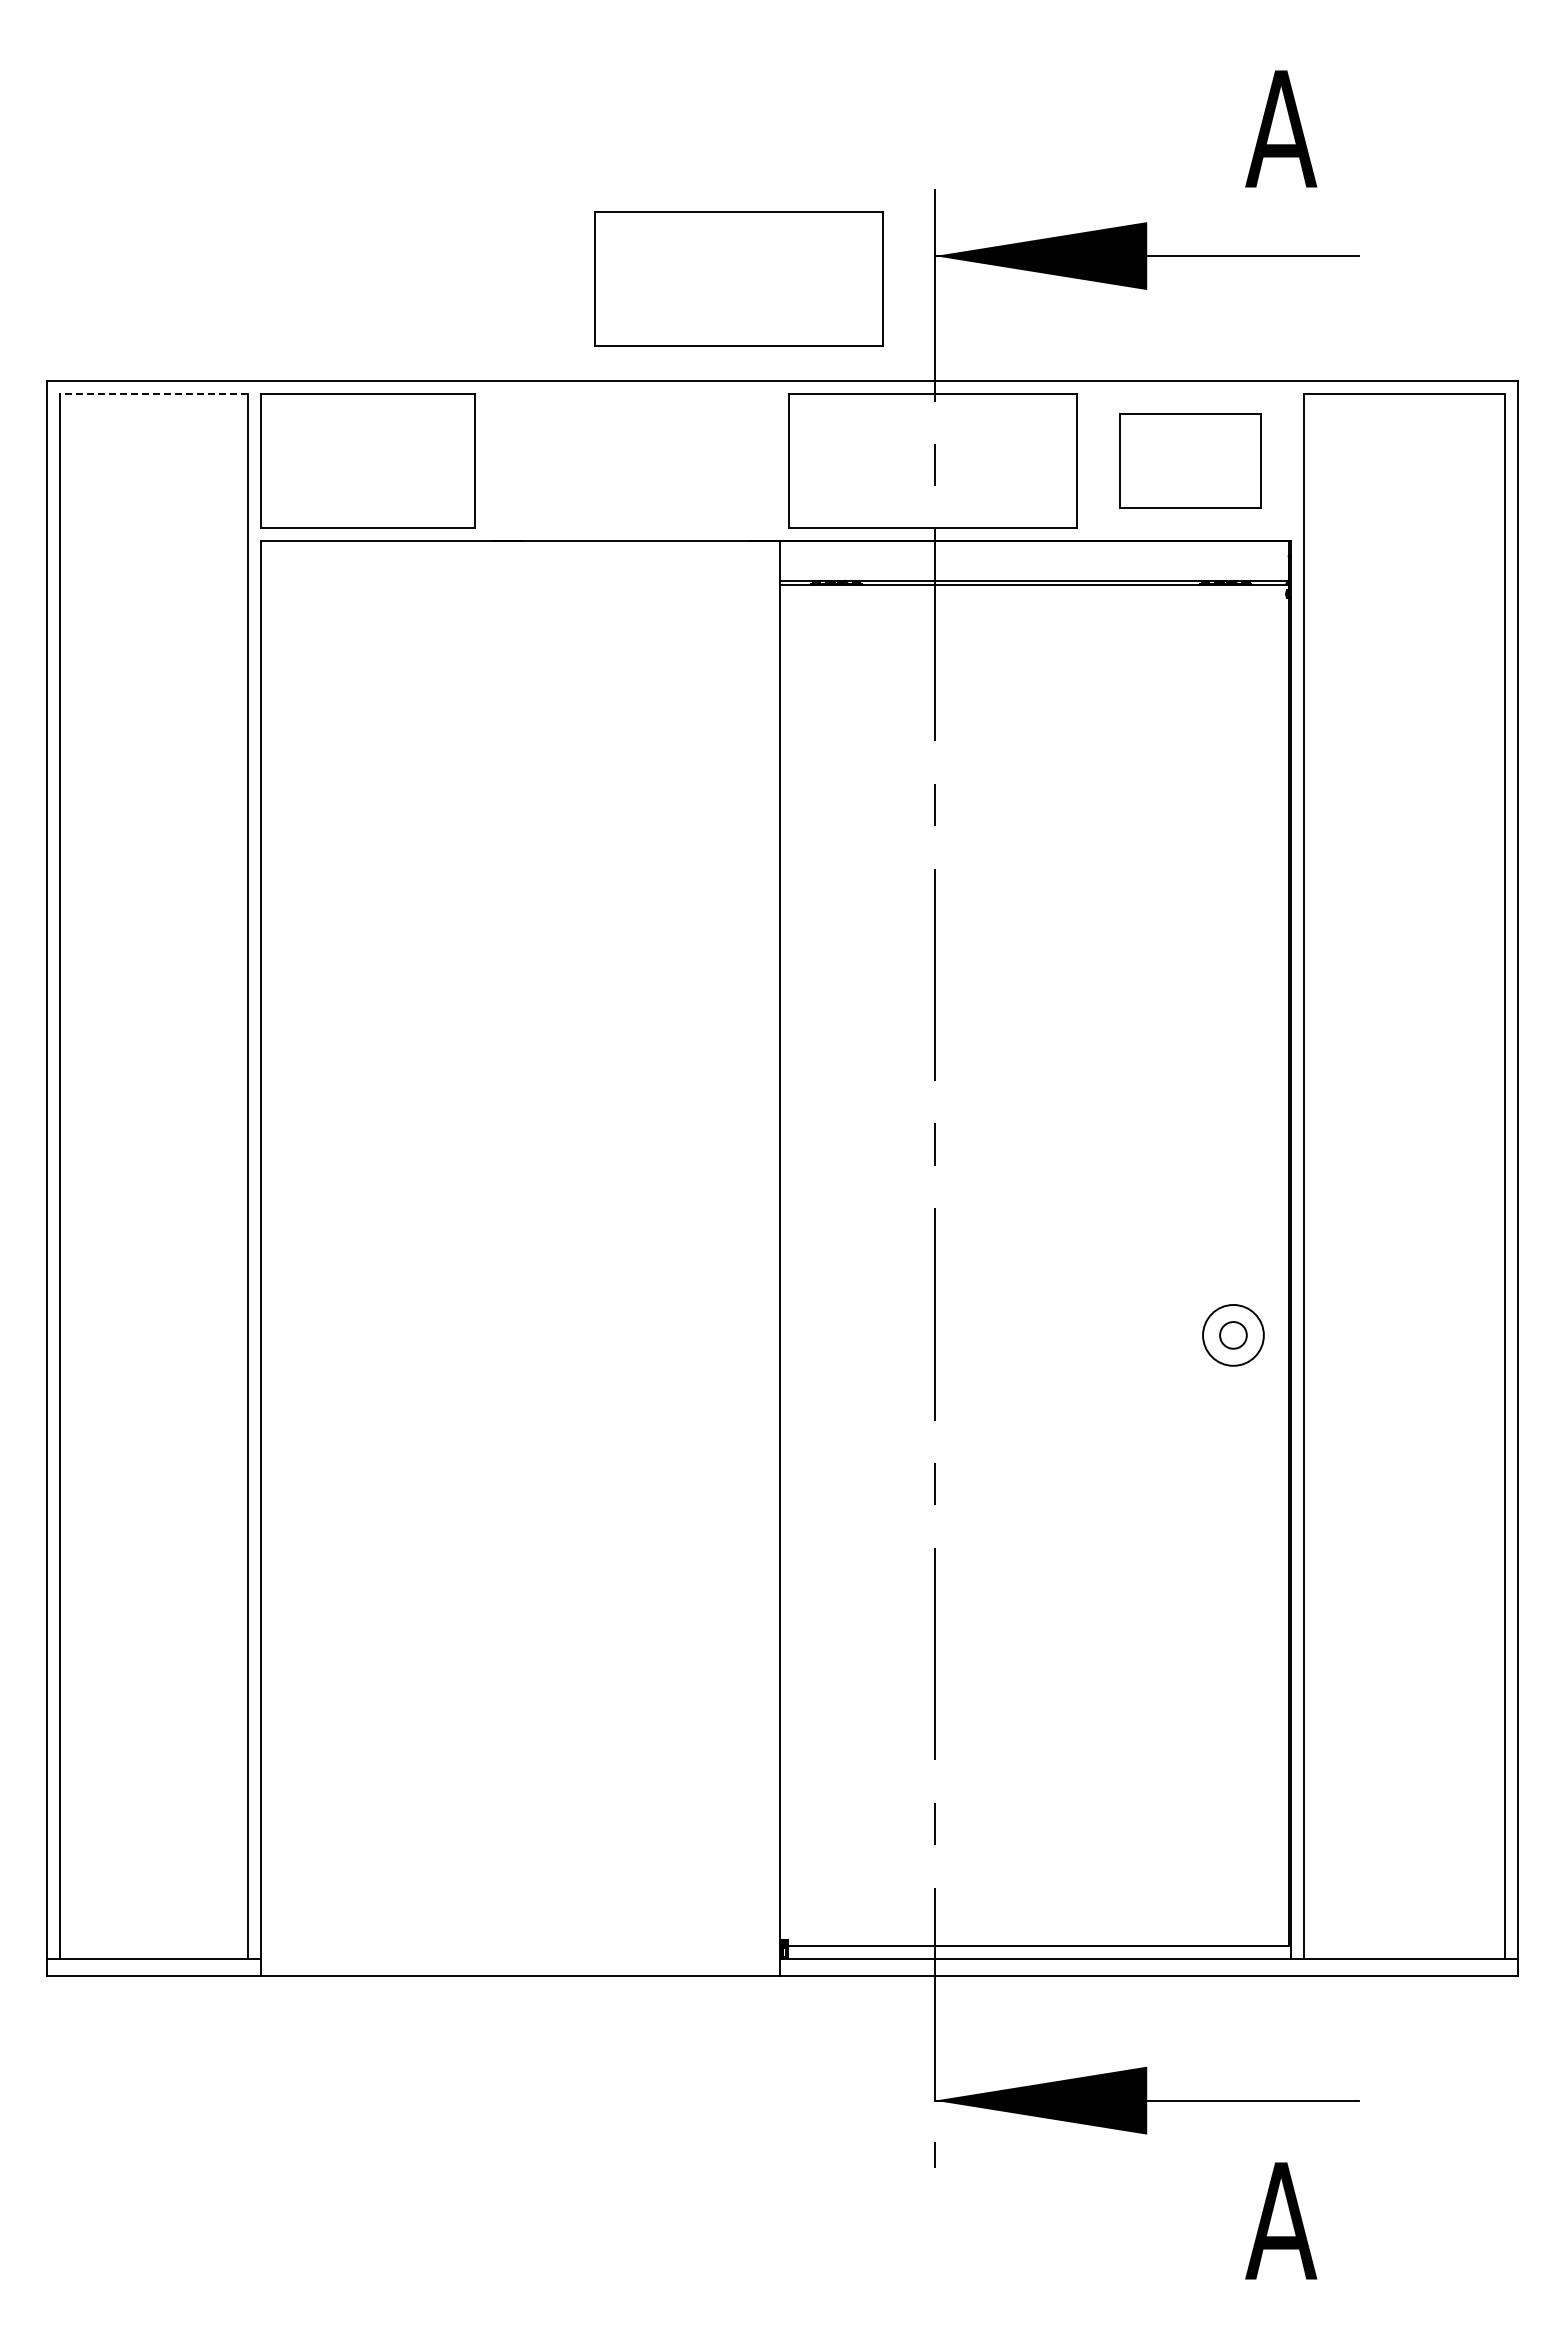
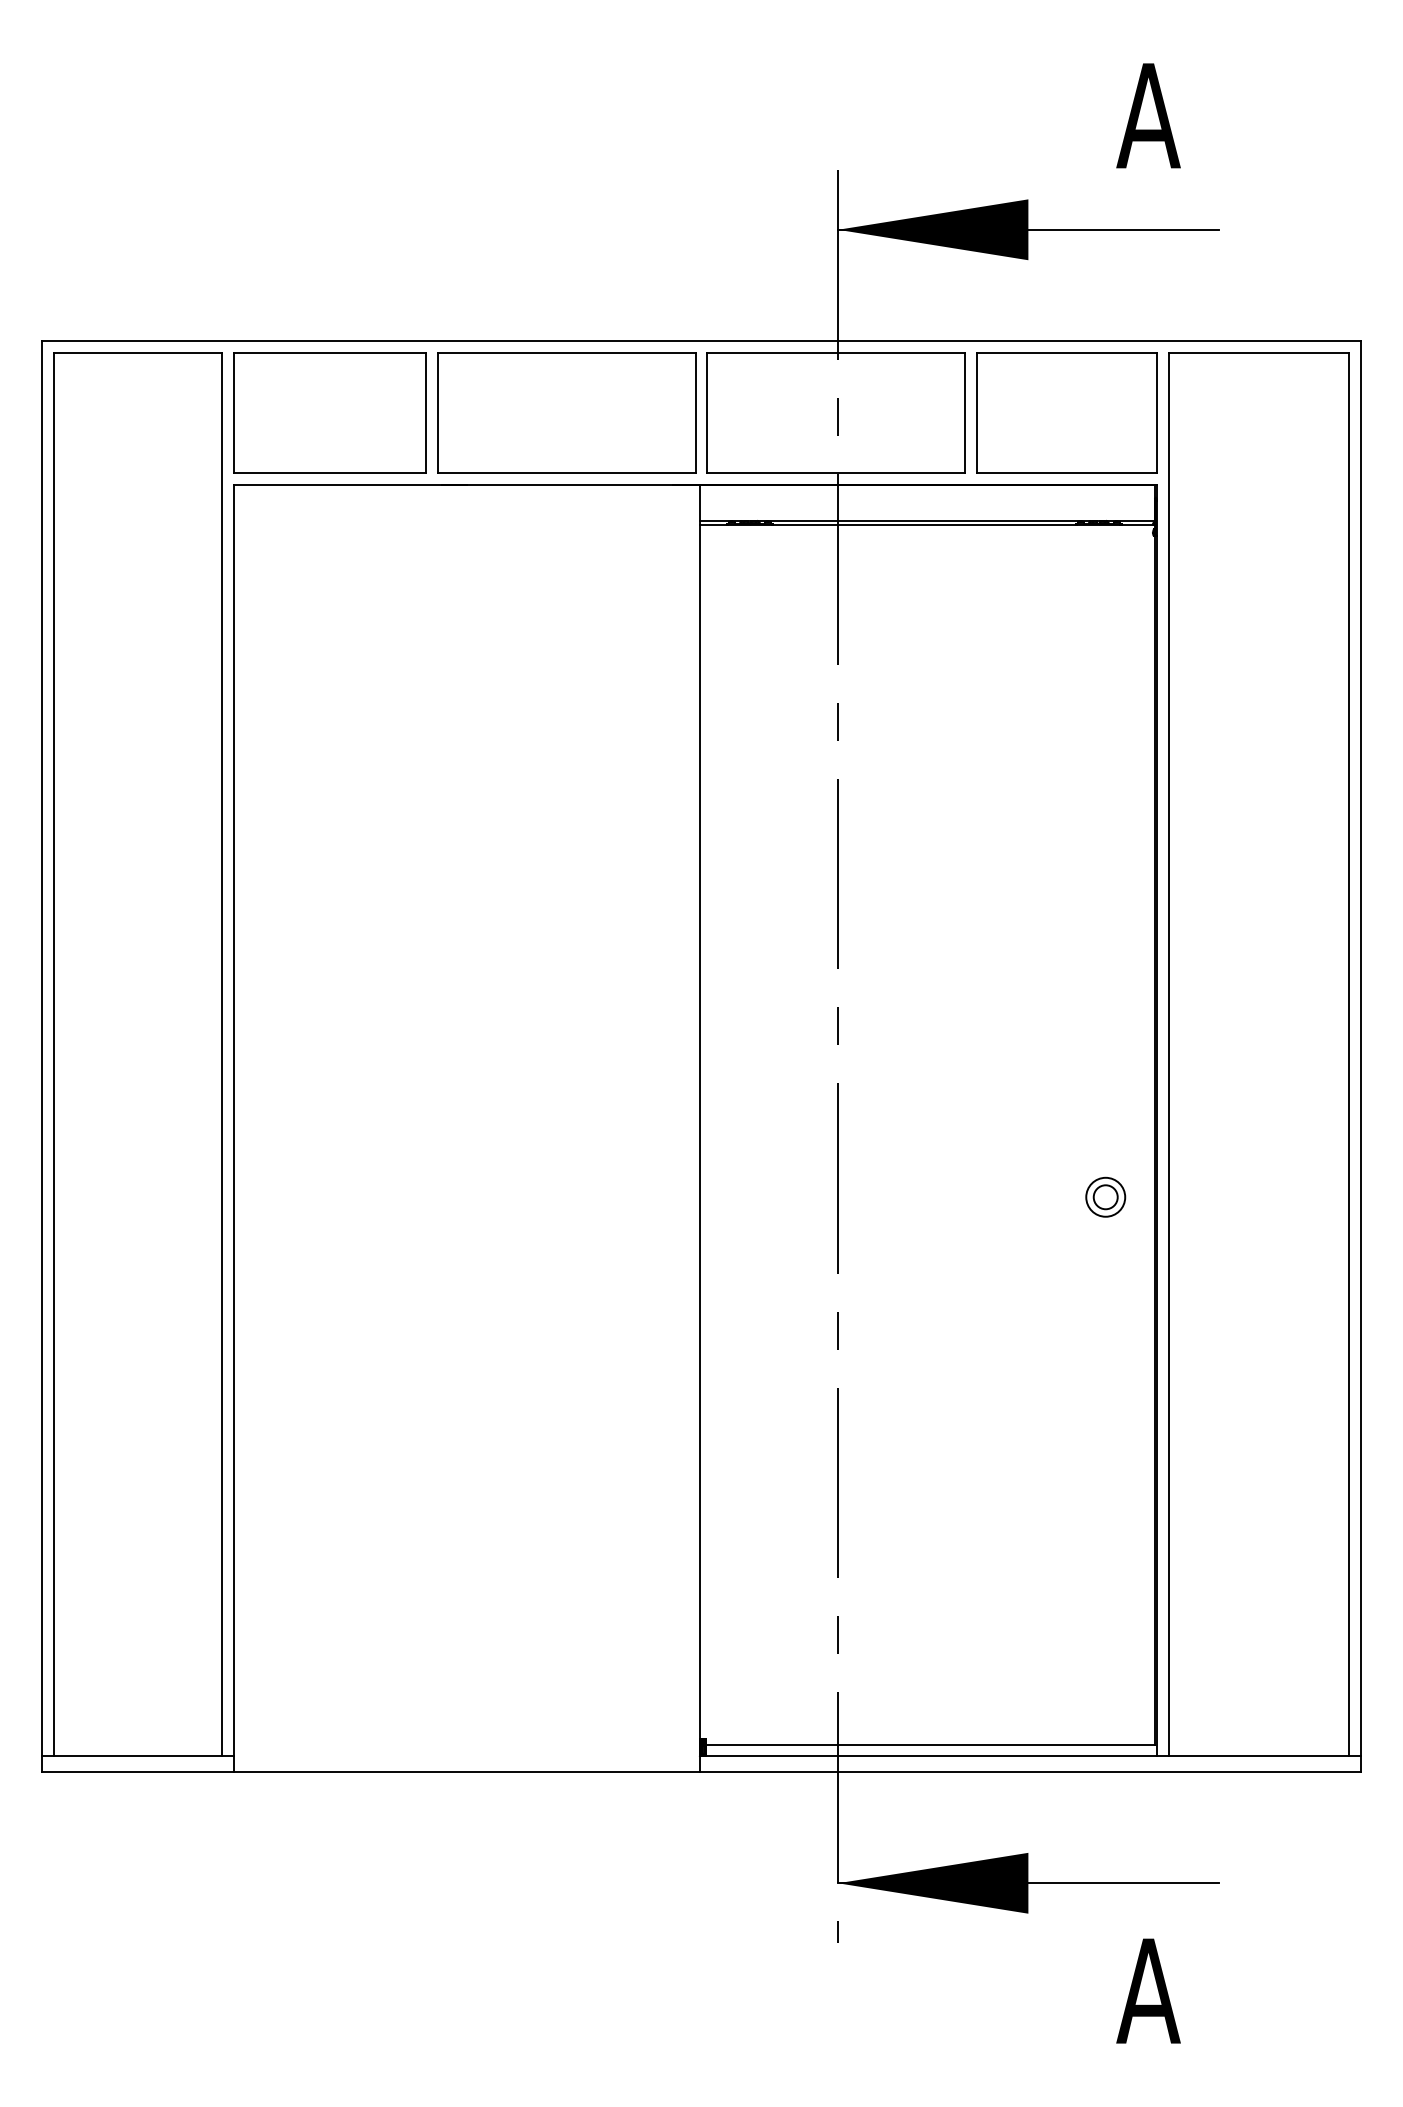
part: (738, 278) -> (566, 413), moved
line: (153, 394) -> (137, 353), dashed -> solid
part: (1190, 460) -> (1067, 413), size x1.43
circle: (1233, 1335) -> (1105, 1197), size x0.71

